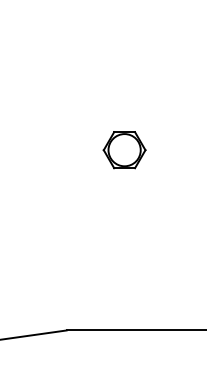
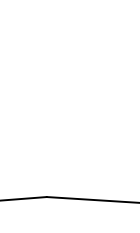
part: (124, 150) -> (96, 71), removed

